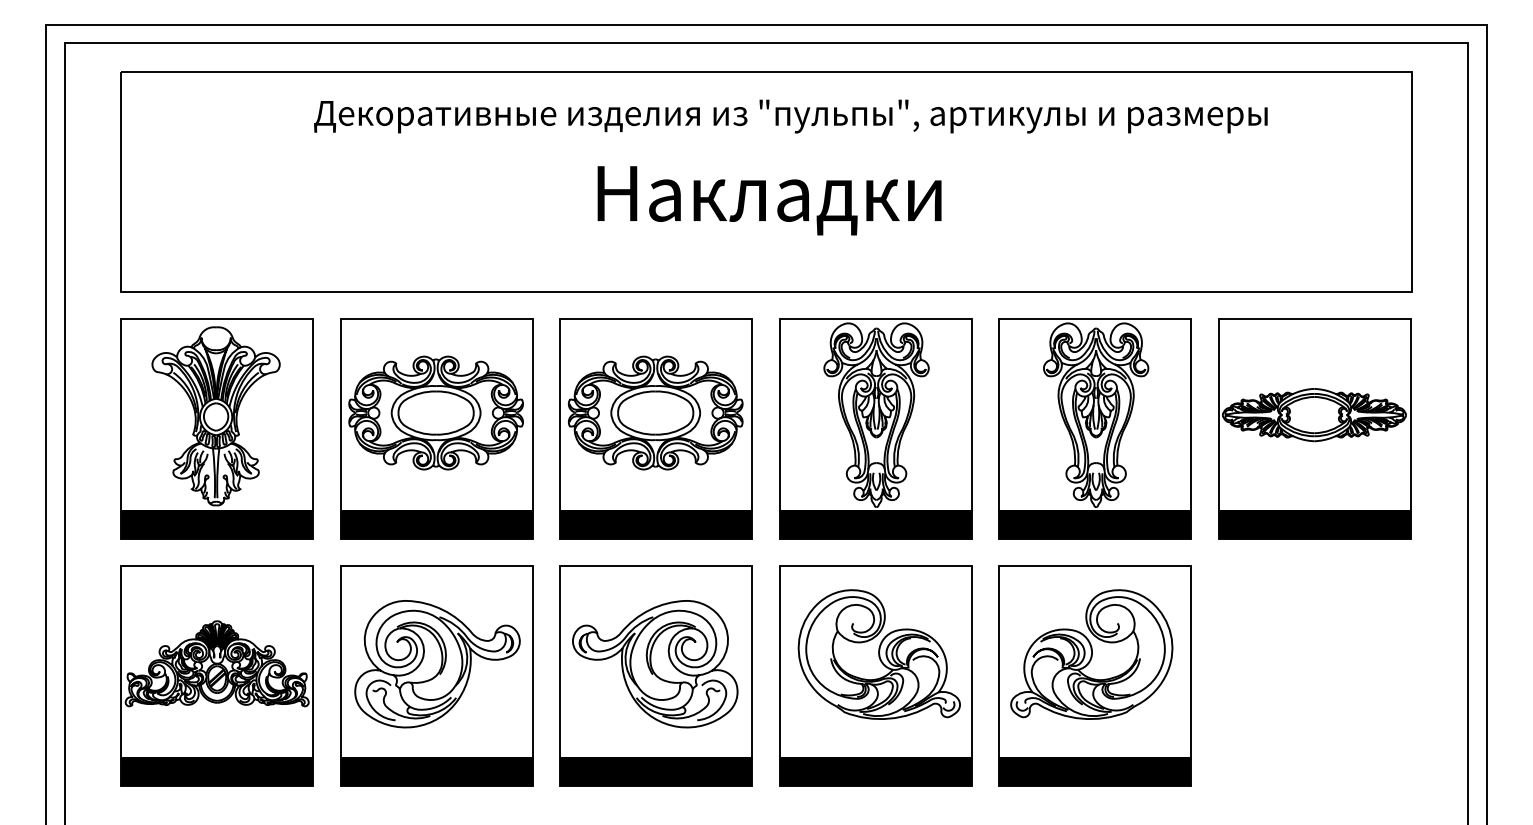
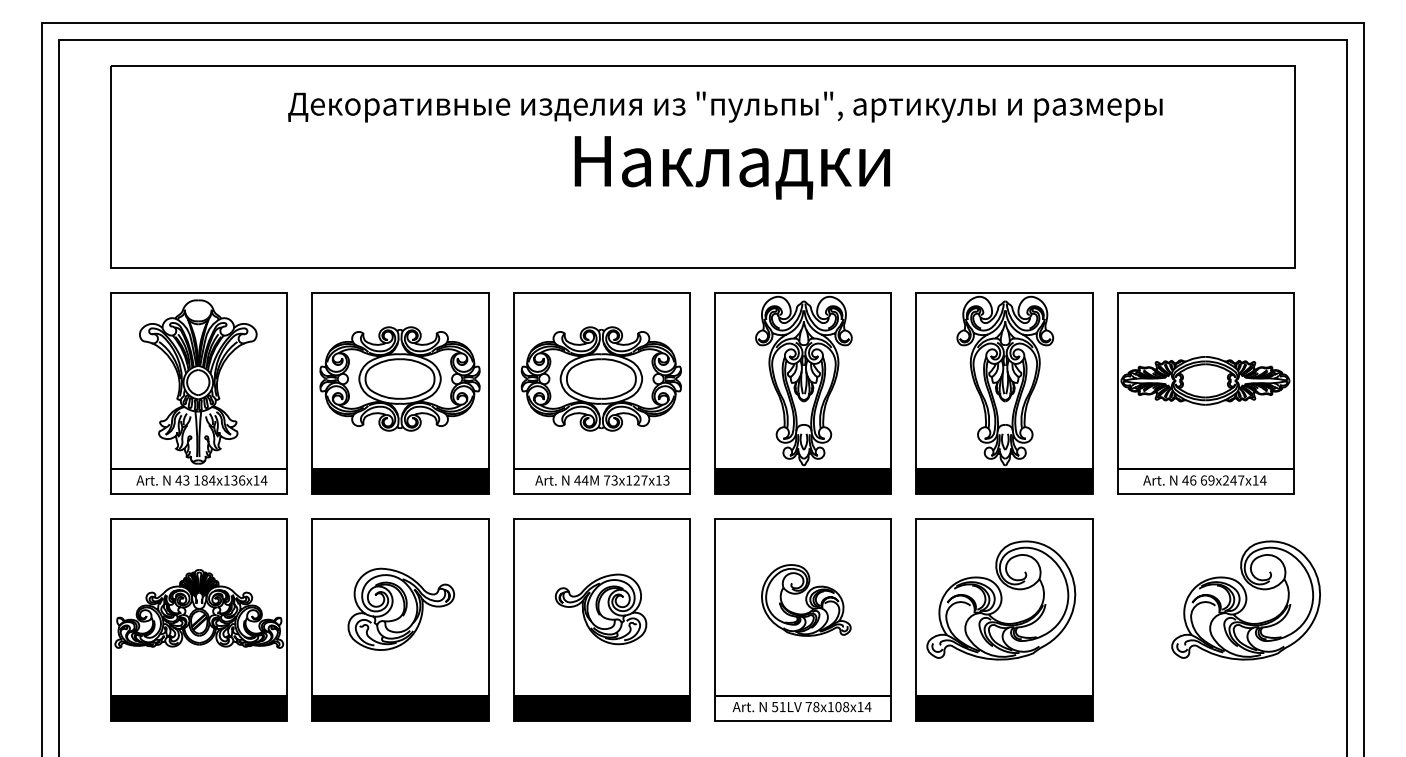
text: (769, 200) -> (732, 167), moved
fill: (216, 524) -> (198, 481), removed
fill: (656, 524) -> (602, 481), removed
fill: (1314, 524) -> (1205, 481), removed
part: (878, 654) -> (805, 600), size x0.6
part: (1358, 654) -> (1245, 600), added
part: (437, 664) -> (401, 609), size x0.7
part: (655, 664) -> (601, 609), size x0.6
fill: (875, 771) -> (802, 707), removed

